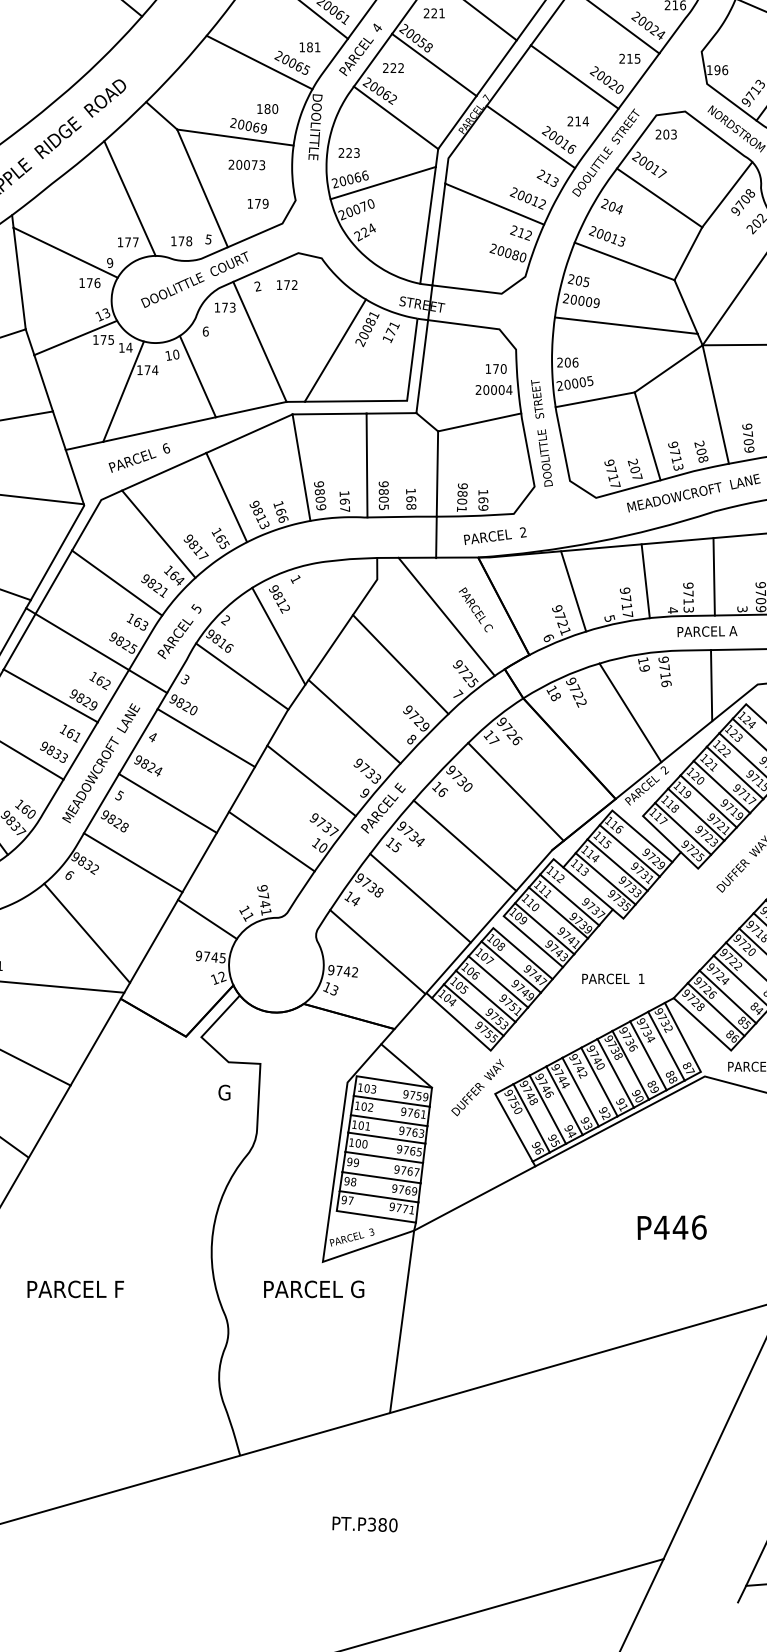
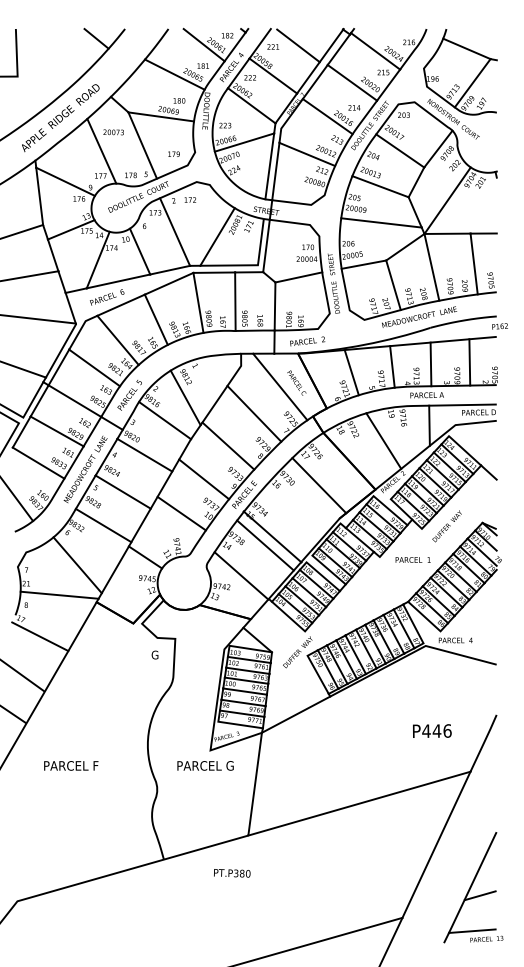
text: (246, 165) -> (113, 132), moved
line: (464, 844) -> (272, 536), moved
text: (612, 978) -> (412, 559), moved
text: (672, 1226) -> (432, 730), moved
text: (365, 1524) -> (232, 873), moved

